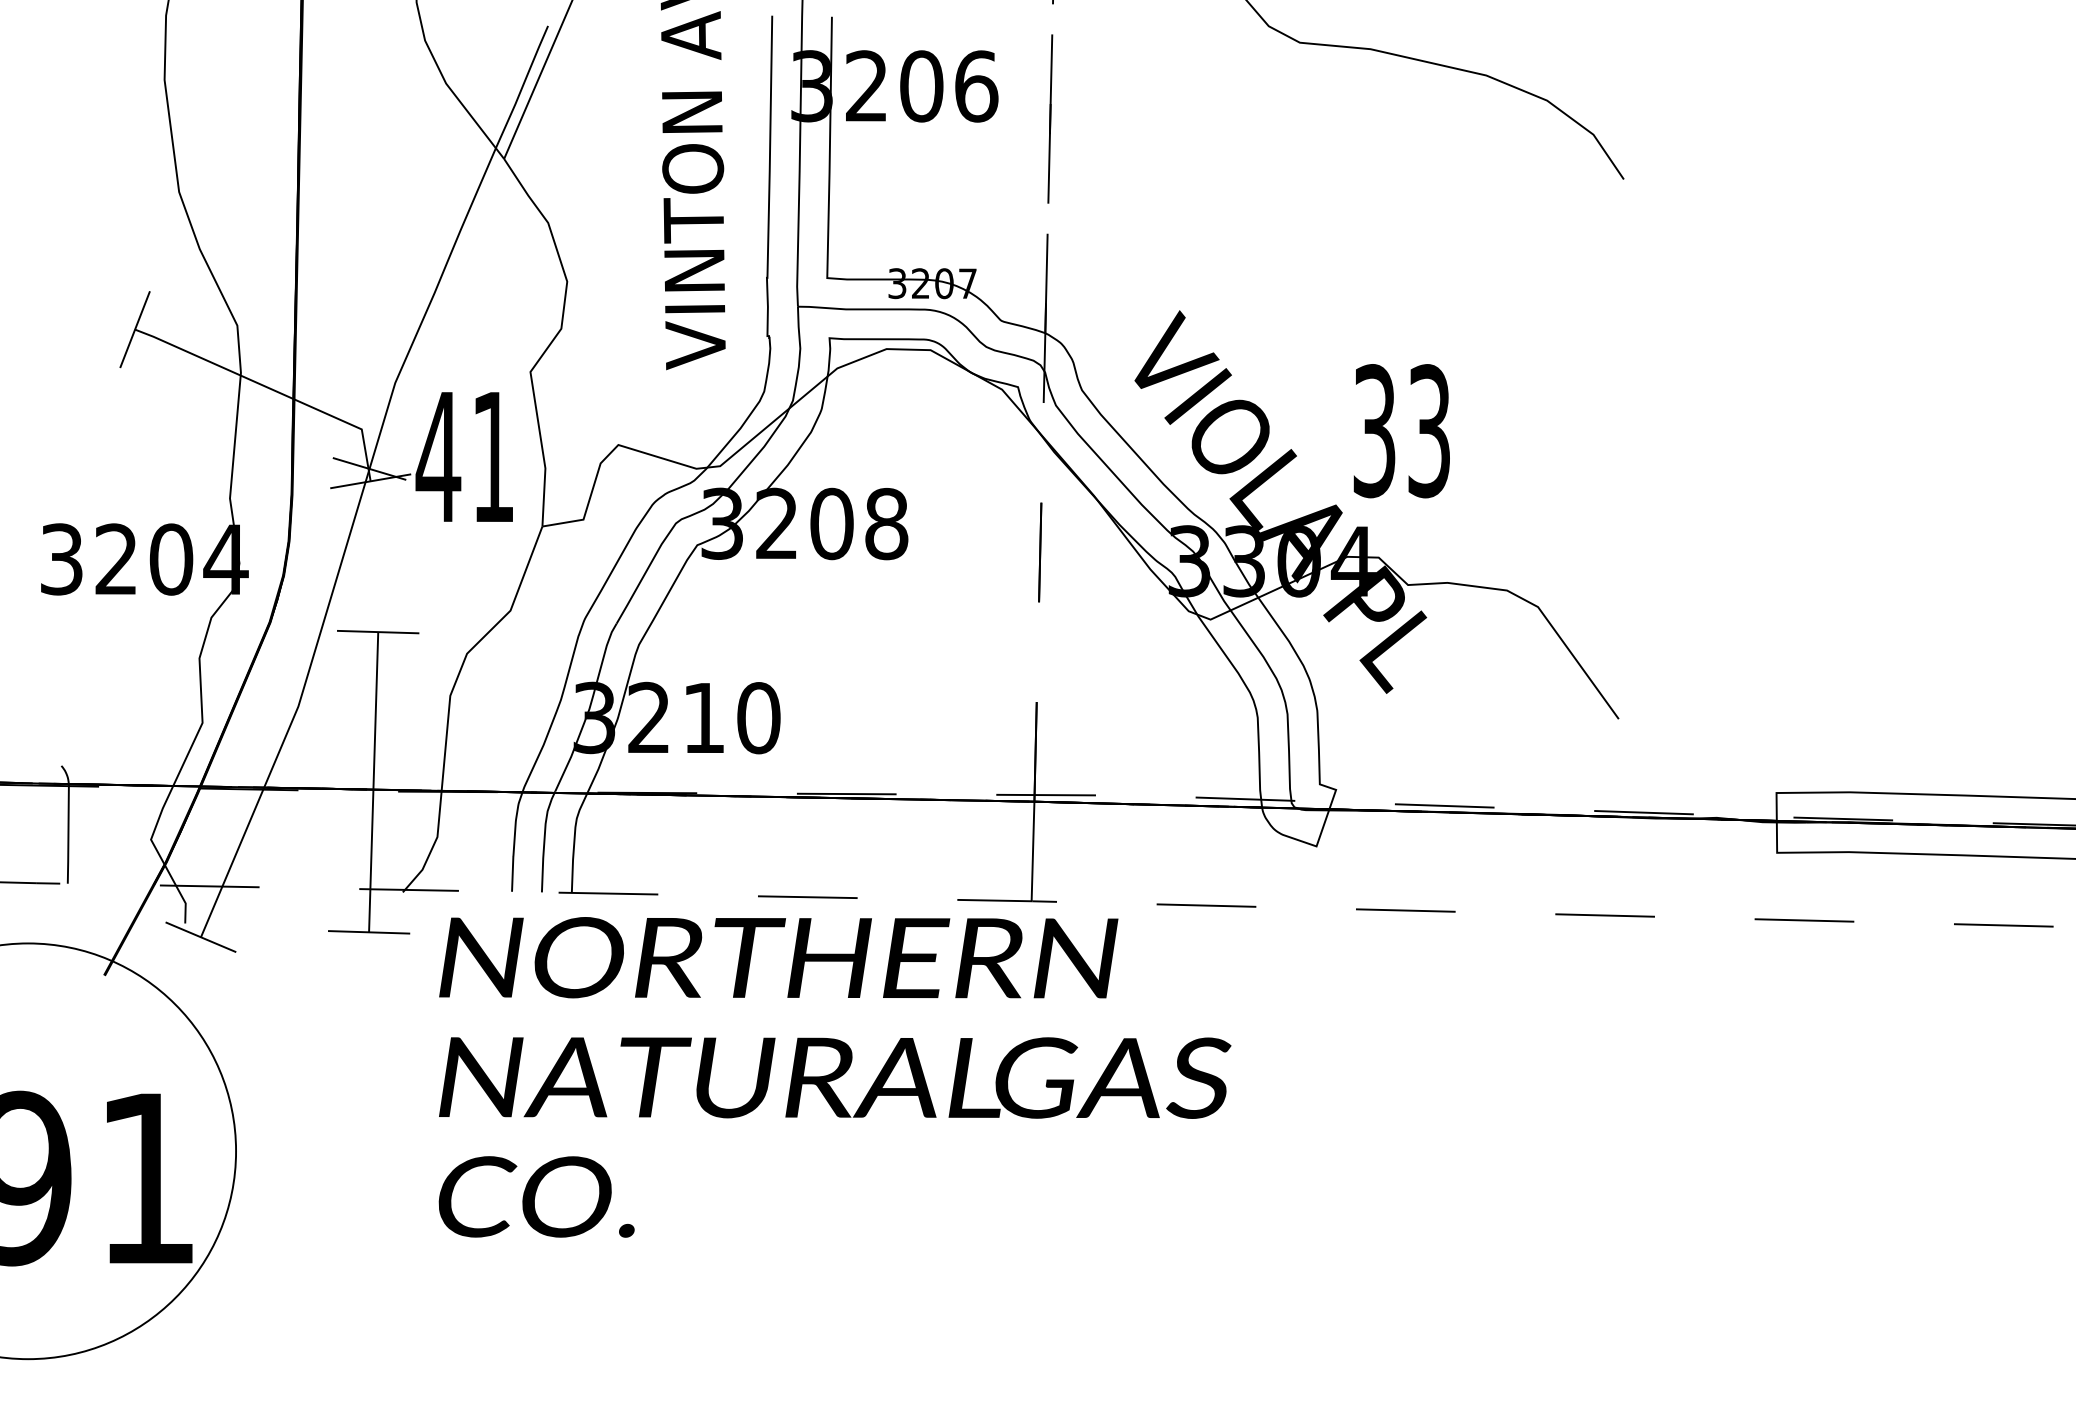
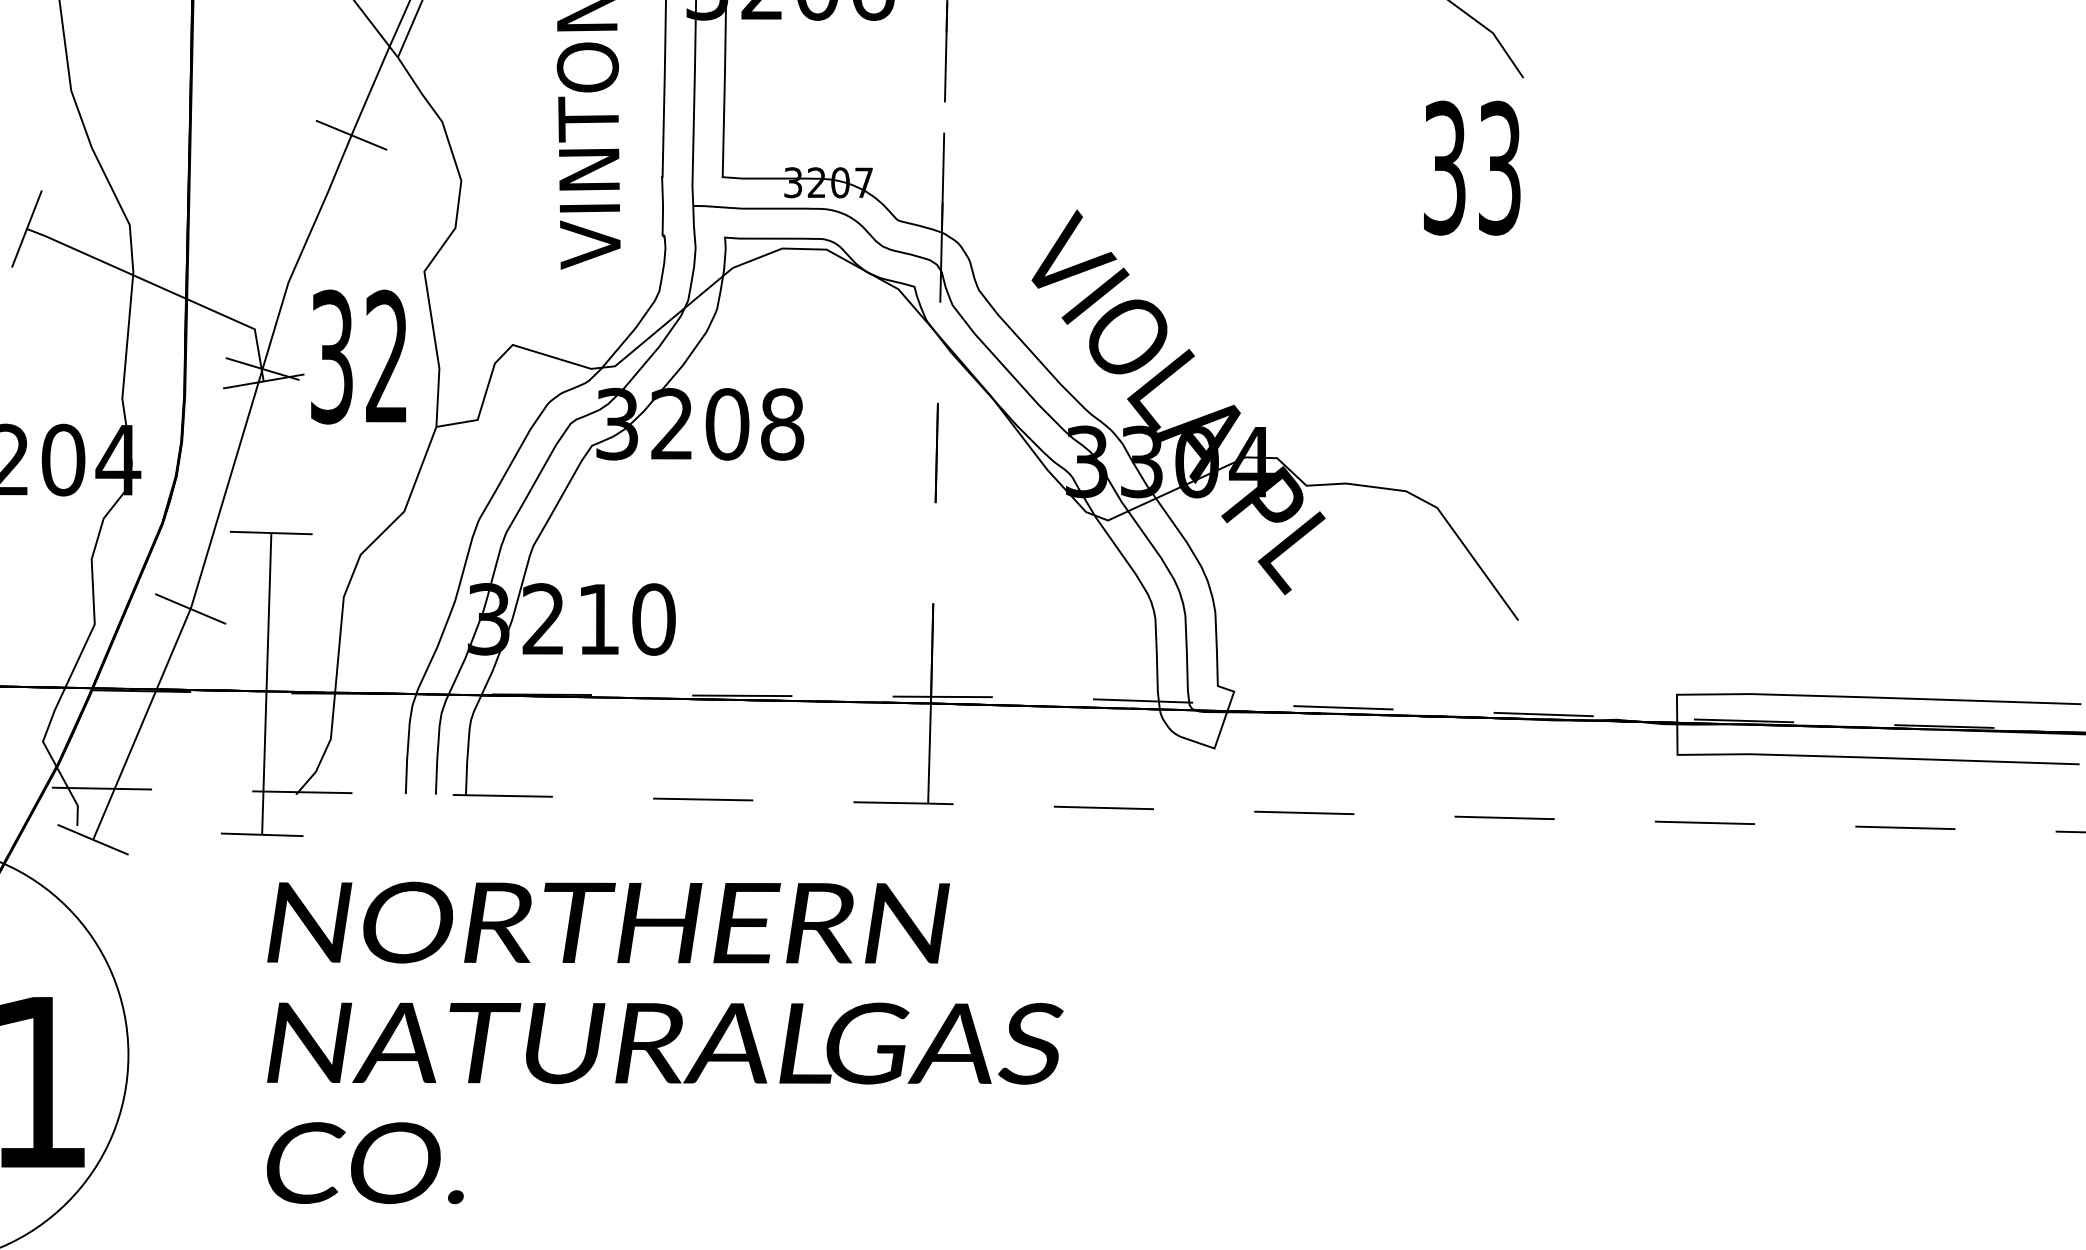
line: (457, 236) -> (351, 135), added
text: (1401, 431) -> (1471, 168), moved
text: (463, 456) -> (357, 356), 41 -> 32
line: (297, 707) -> (190, 608), added
text: (834, 1077) -> (664, 1043), moved

